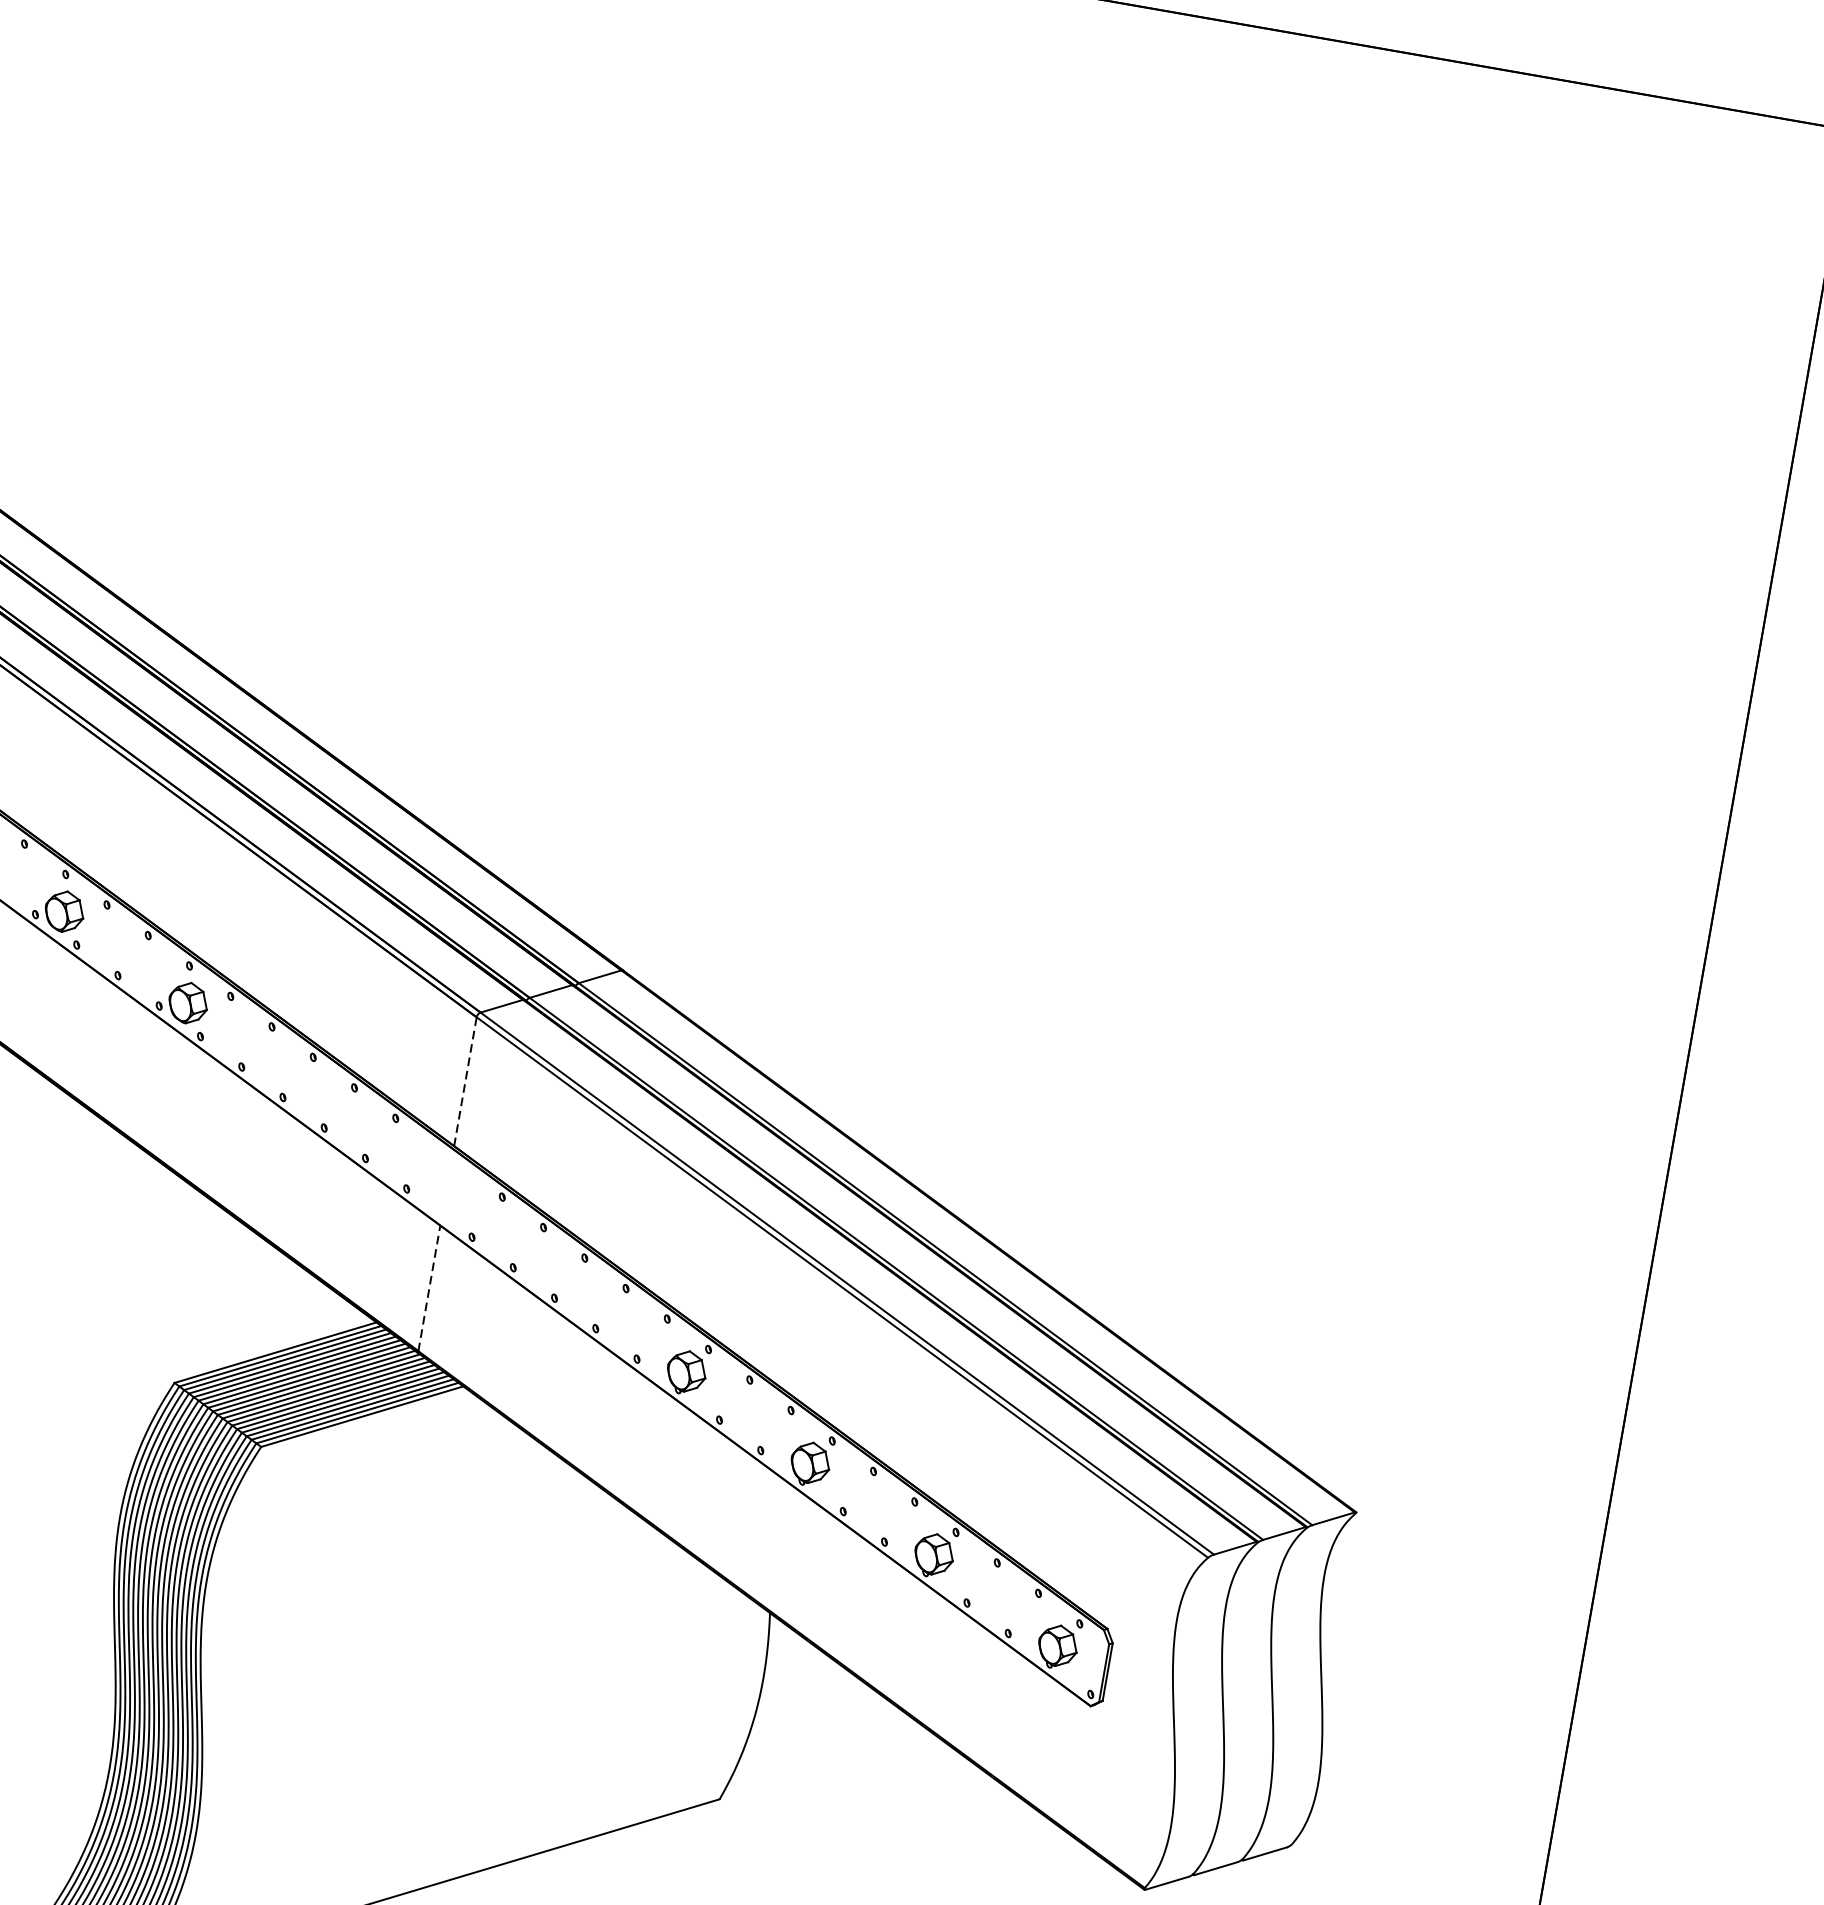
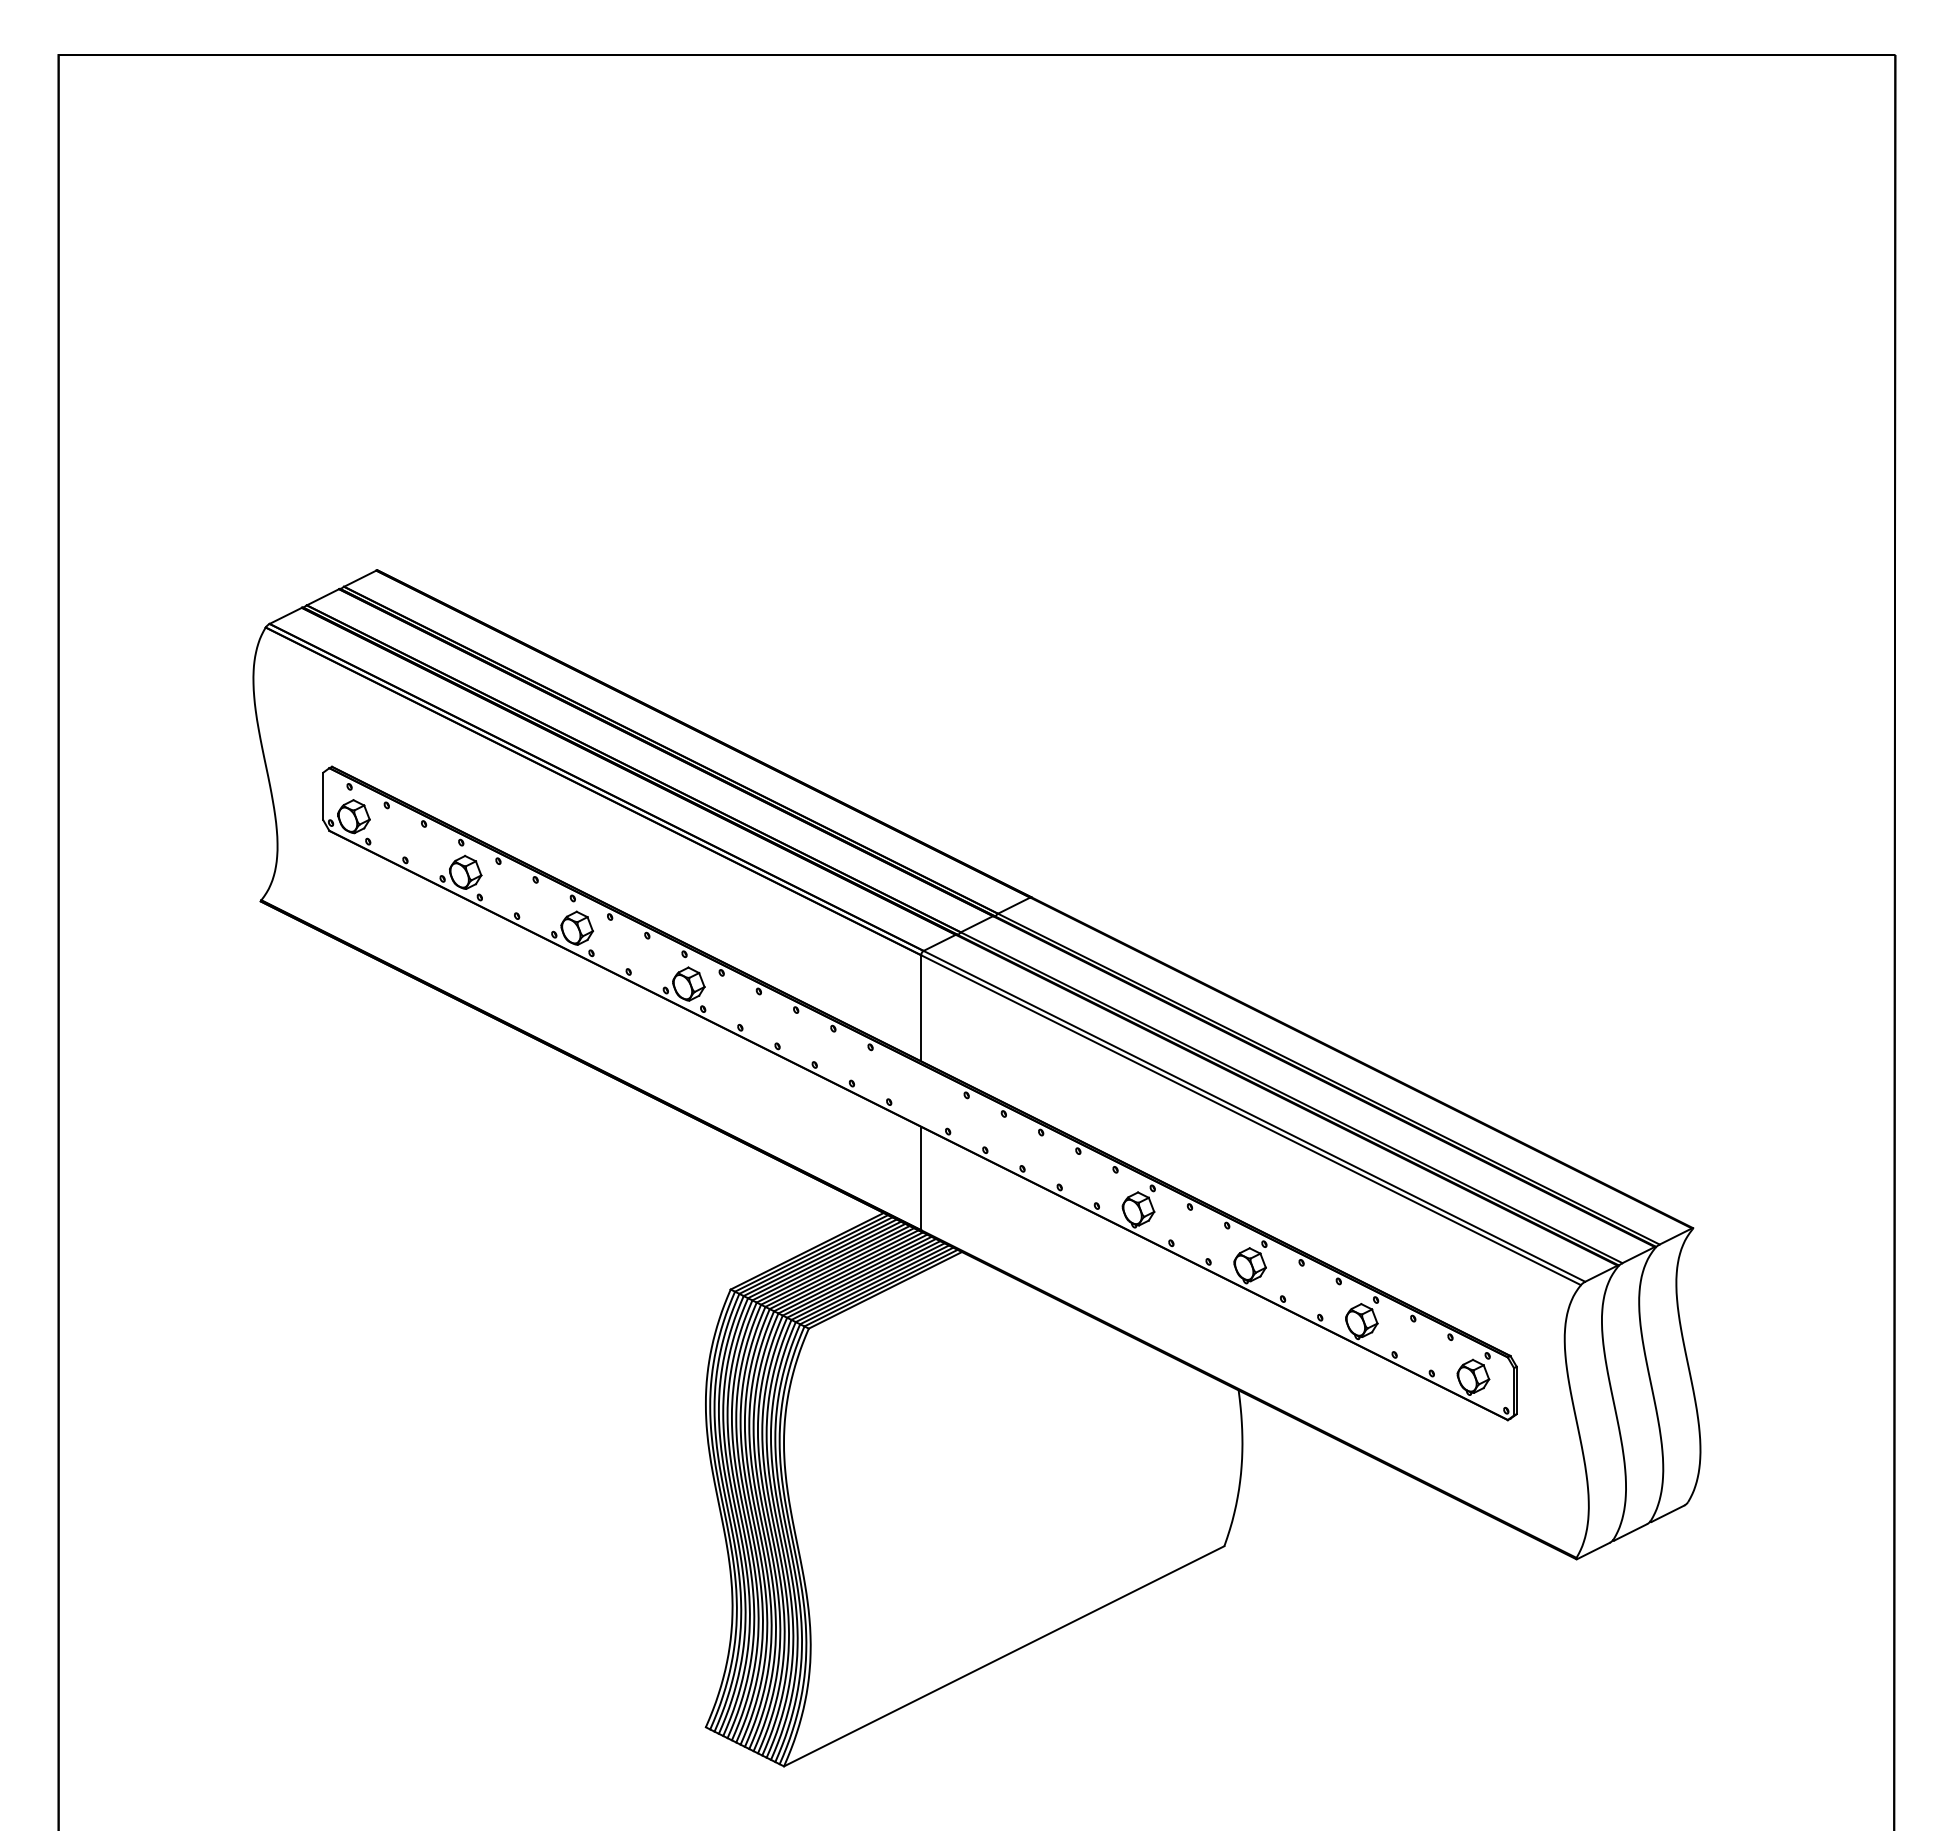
line: (466, 1080) -> (921, 1007), dashed -> solid
line: (429, 1288) -> (921, 1178), dashed -> solid

